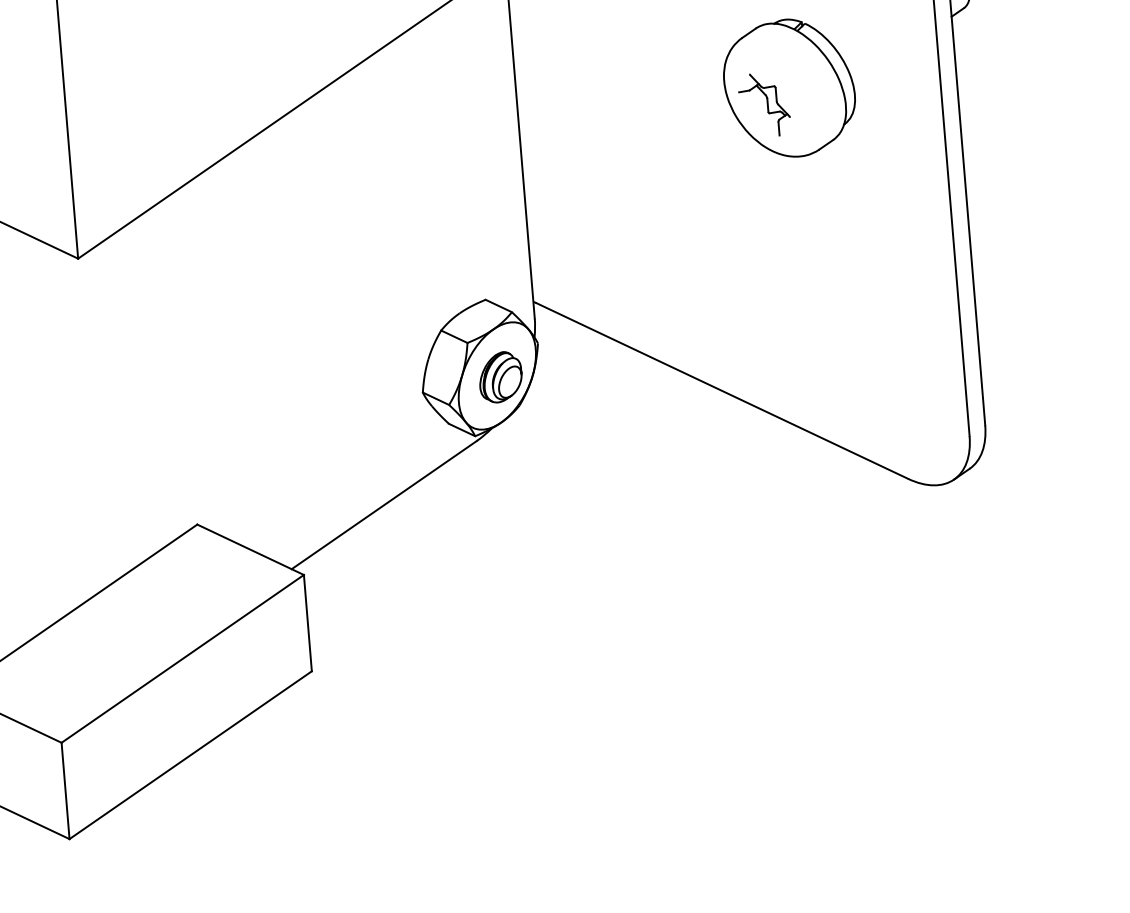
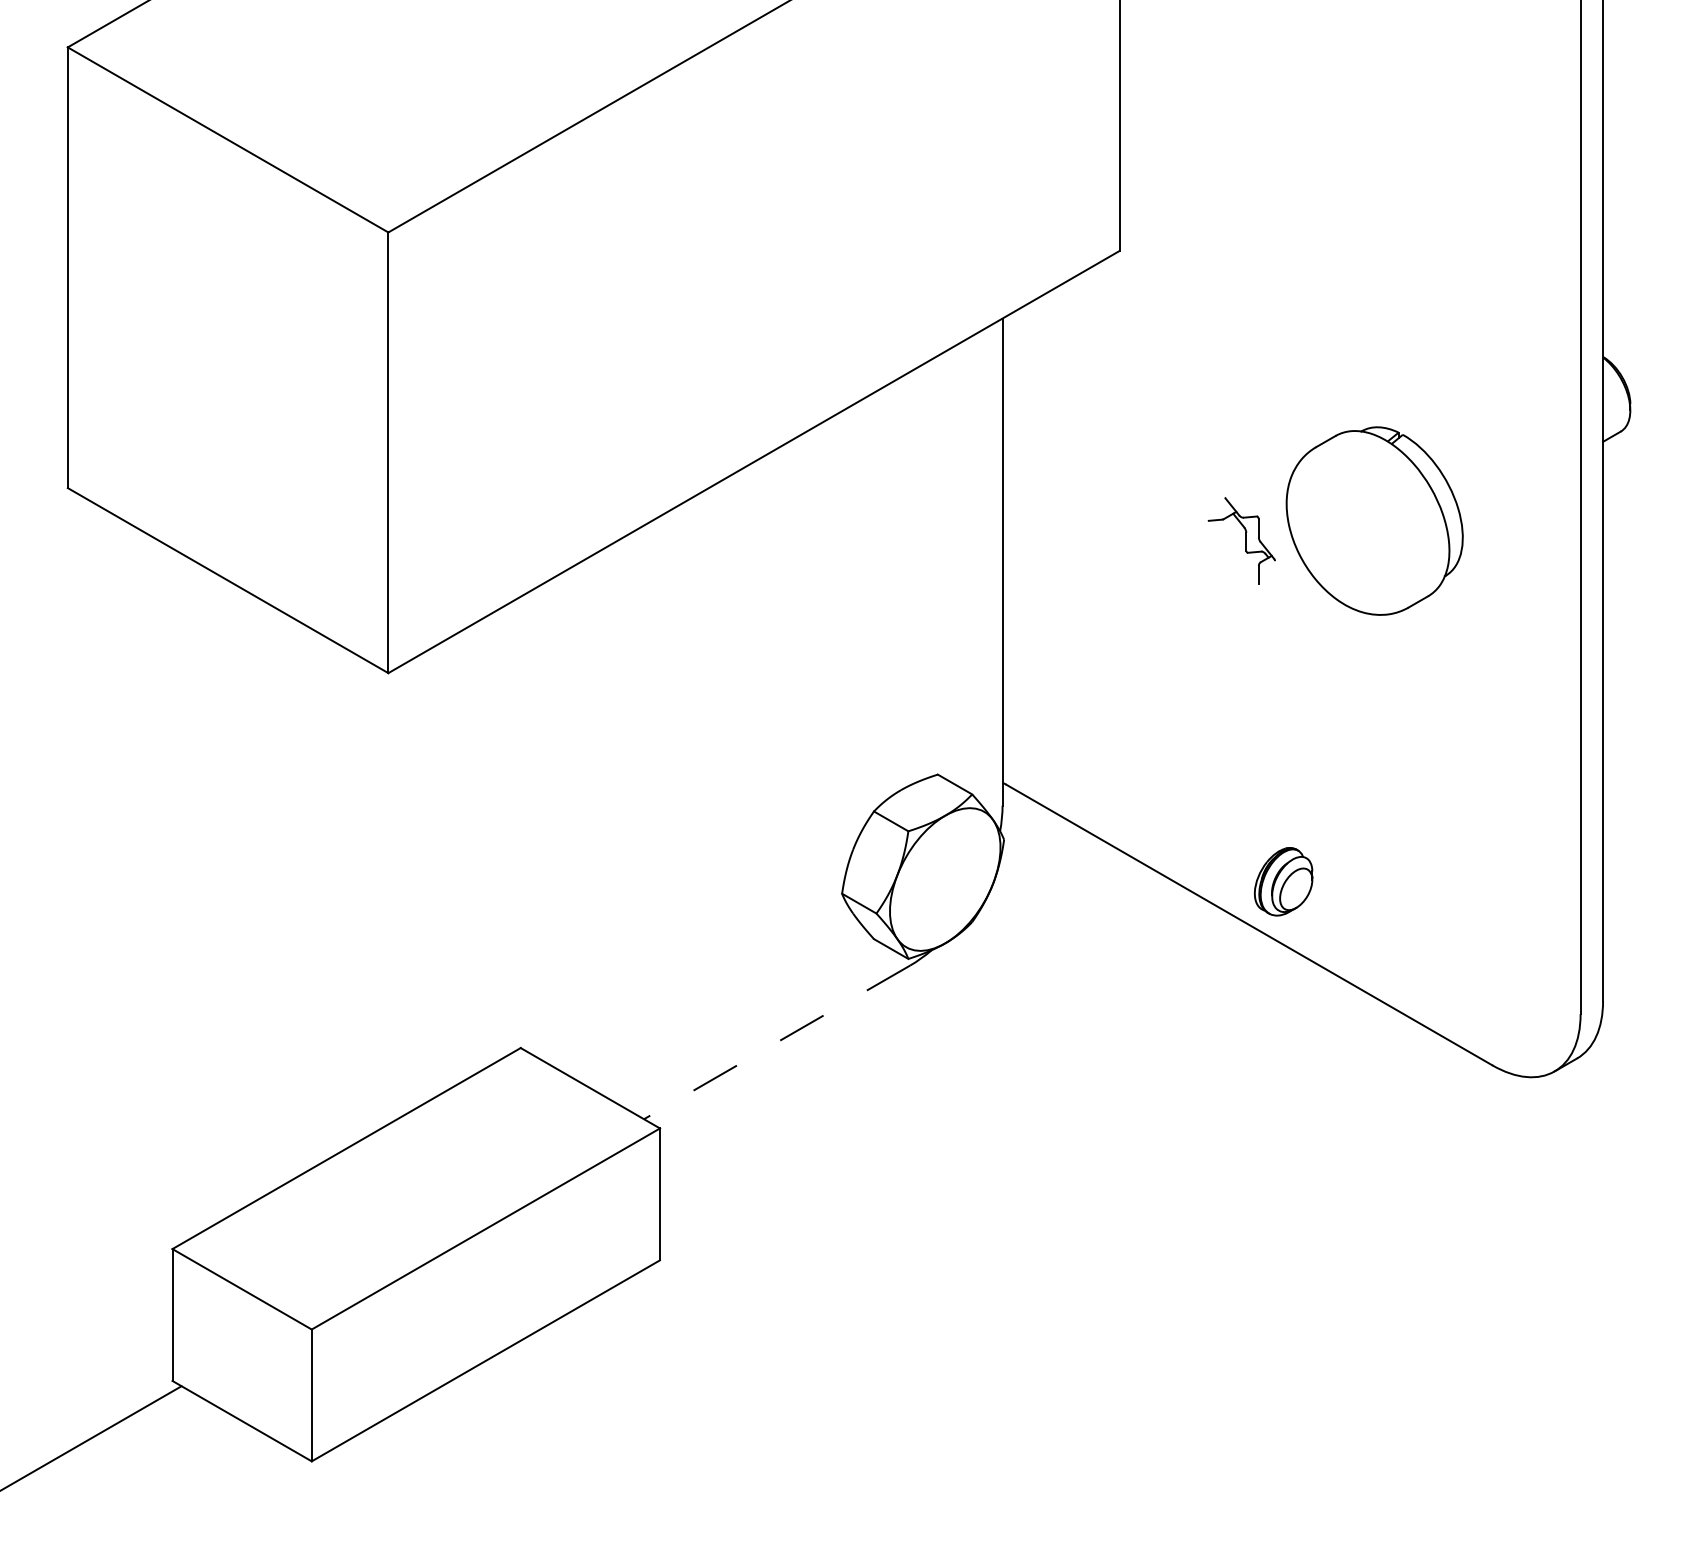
part: (764, 104) -> (1241, 540), moved
part: (500, 377) -> (1283, 881), moved
line: (384, 505) -> (777, 1042), solid -> dashed

